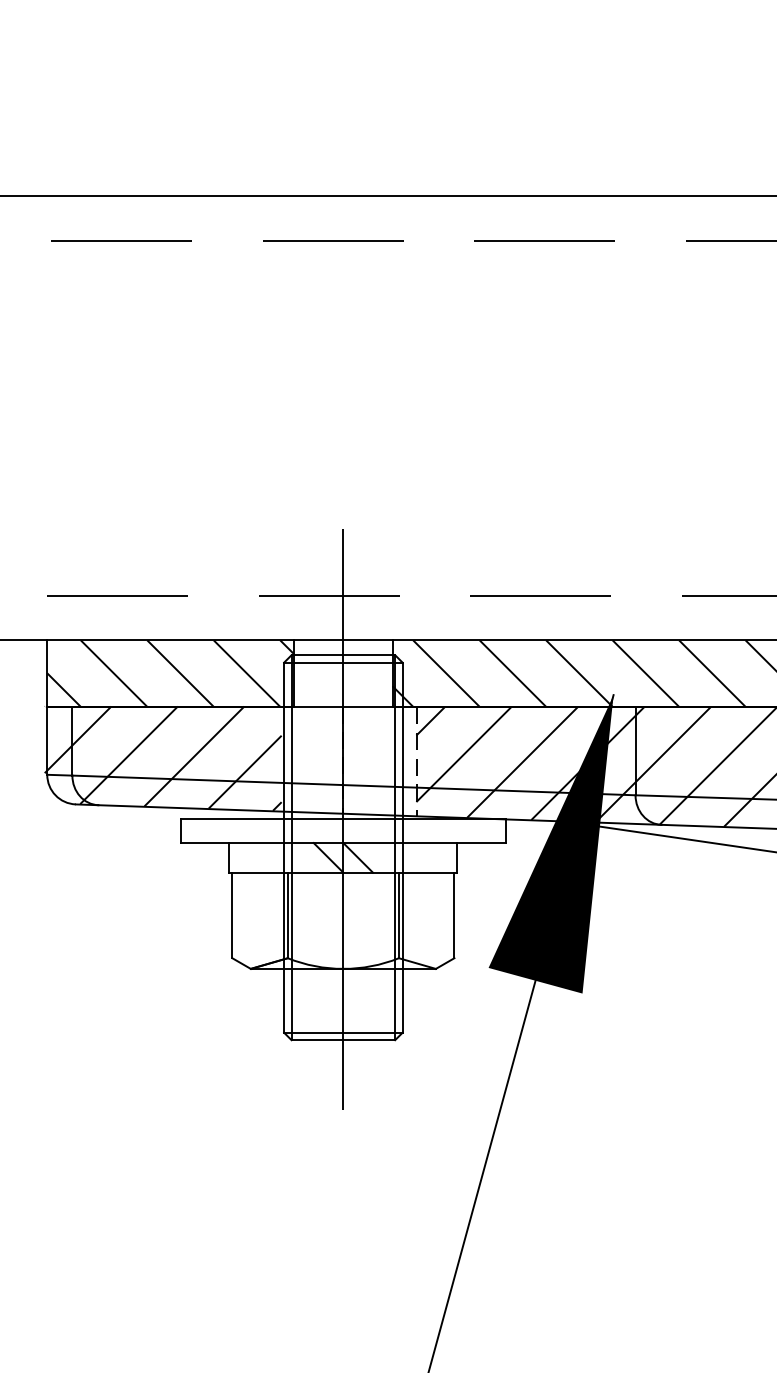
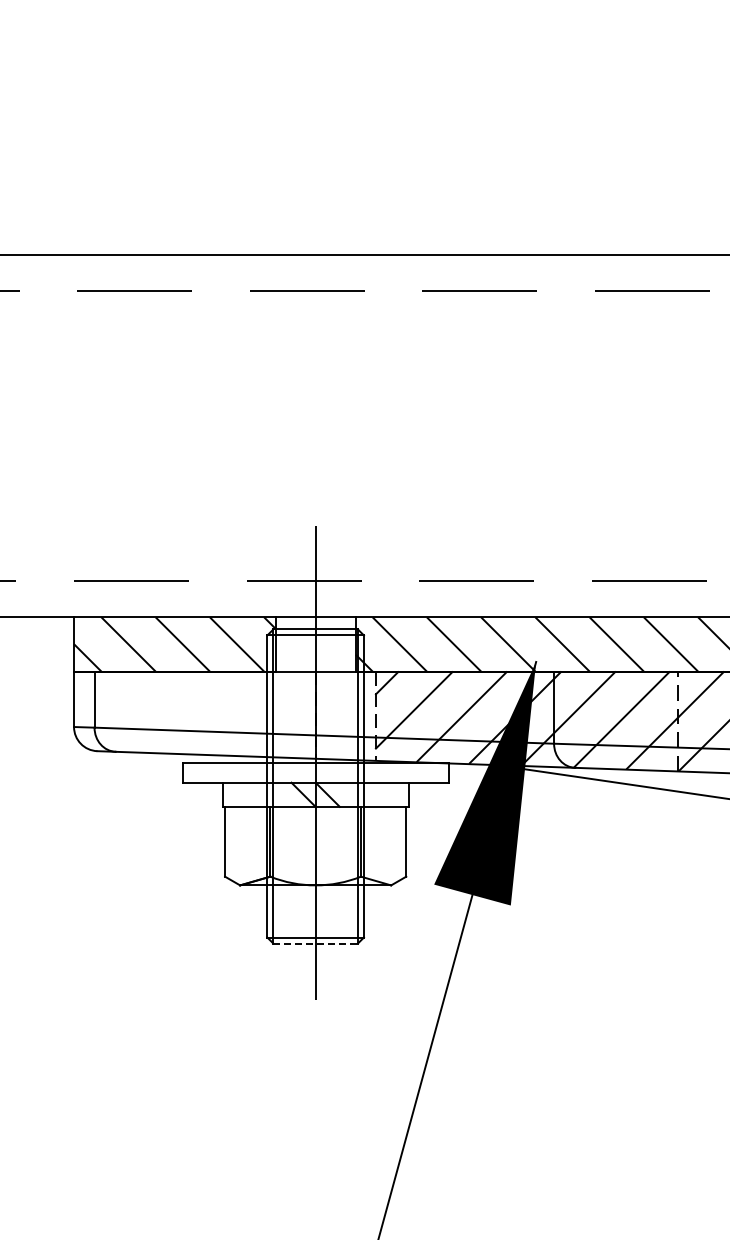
hatch: (163, 758) -> (168, 713), removed
line: (344, 1040) -> (316, 943), solid -> dashed

